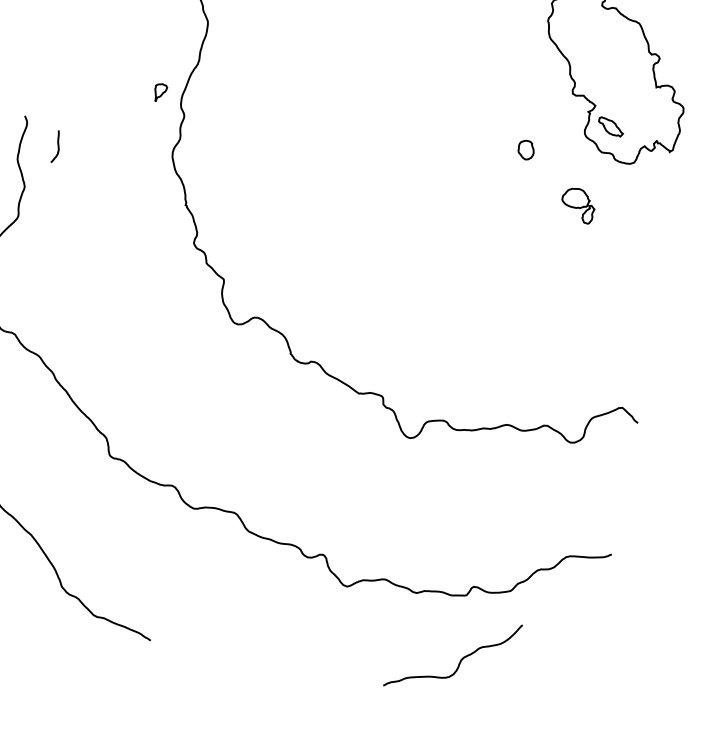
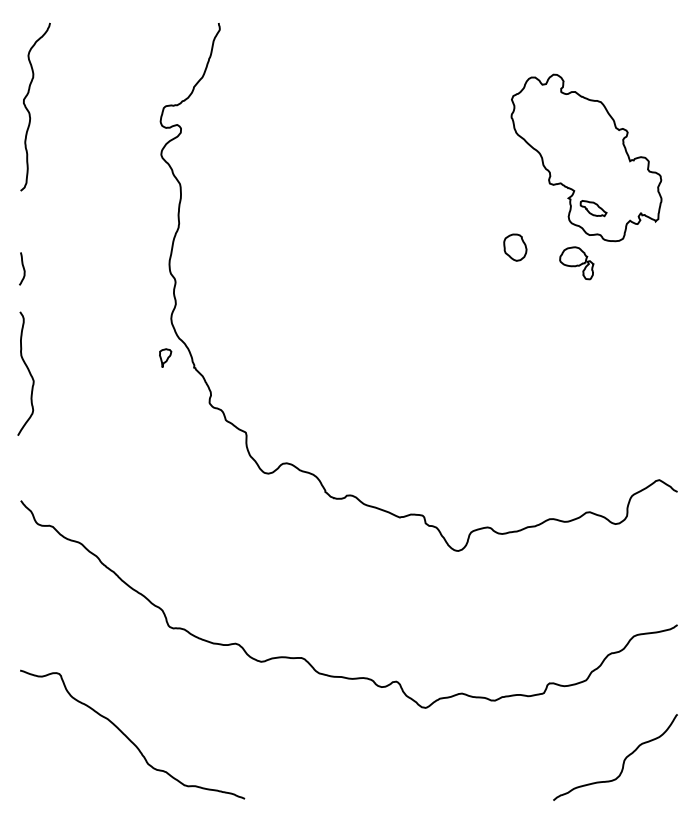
part: (160, 92) -> (165, 357), moved
curve: (57, 145) -> (22, 267), moved
part: (526, 150) -> (515, 247), size x1.43
part: (577, 205) -> (576, 263), moved
curve: (460, 660) -> (623, 760), moved

